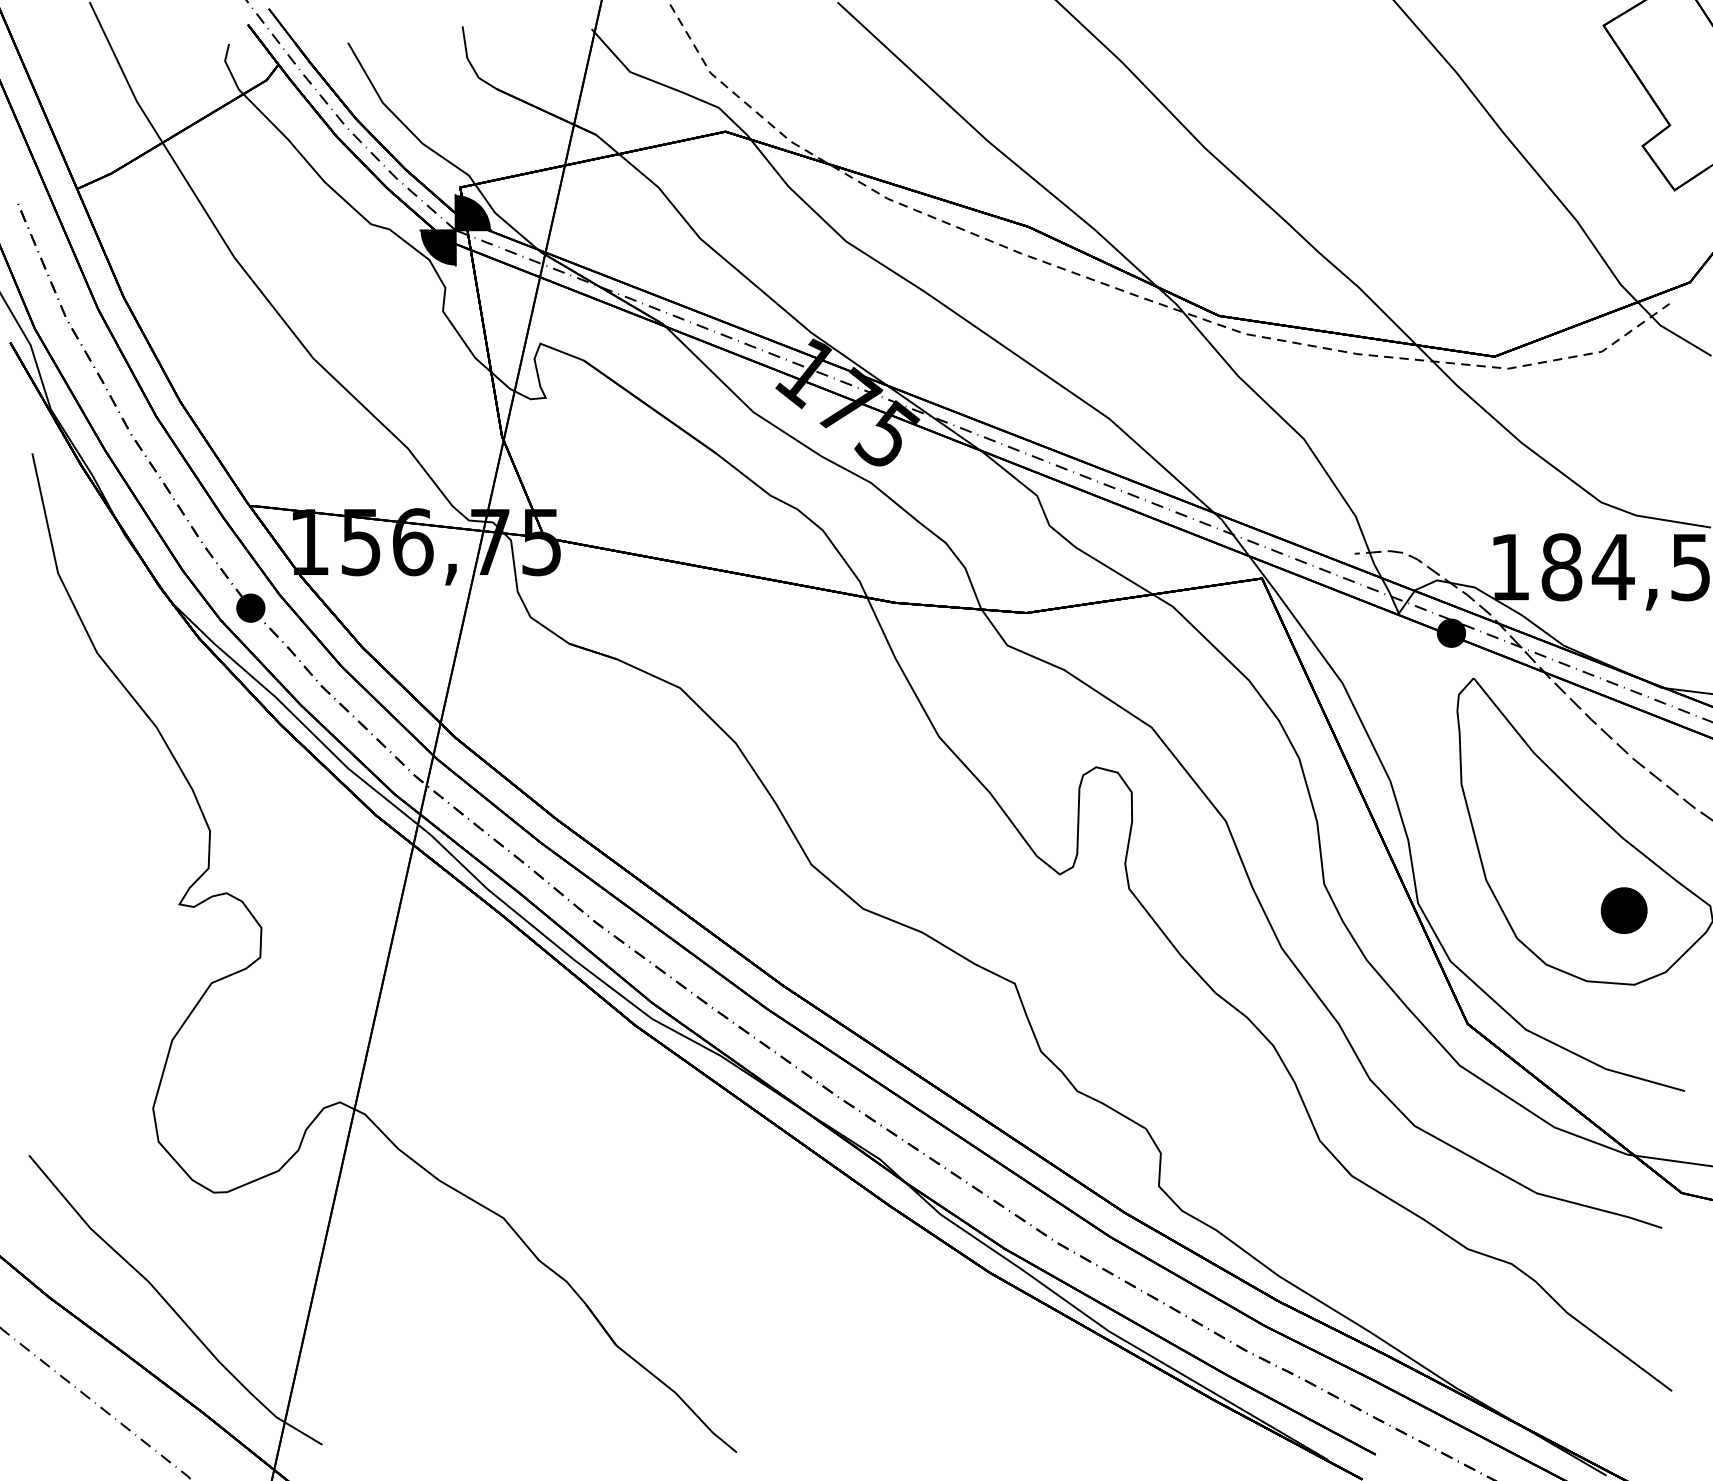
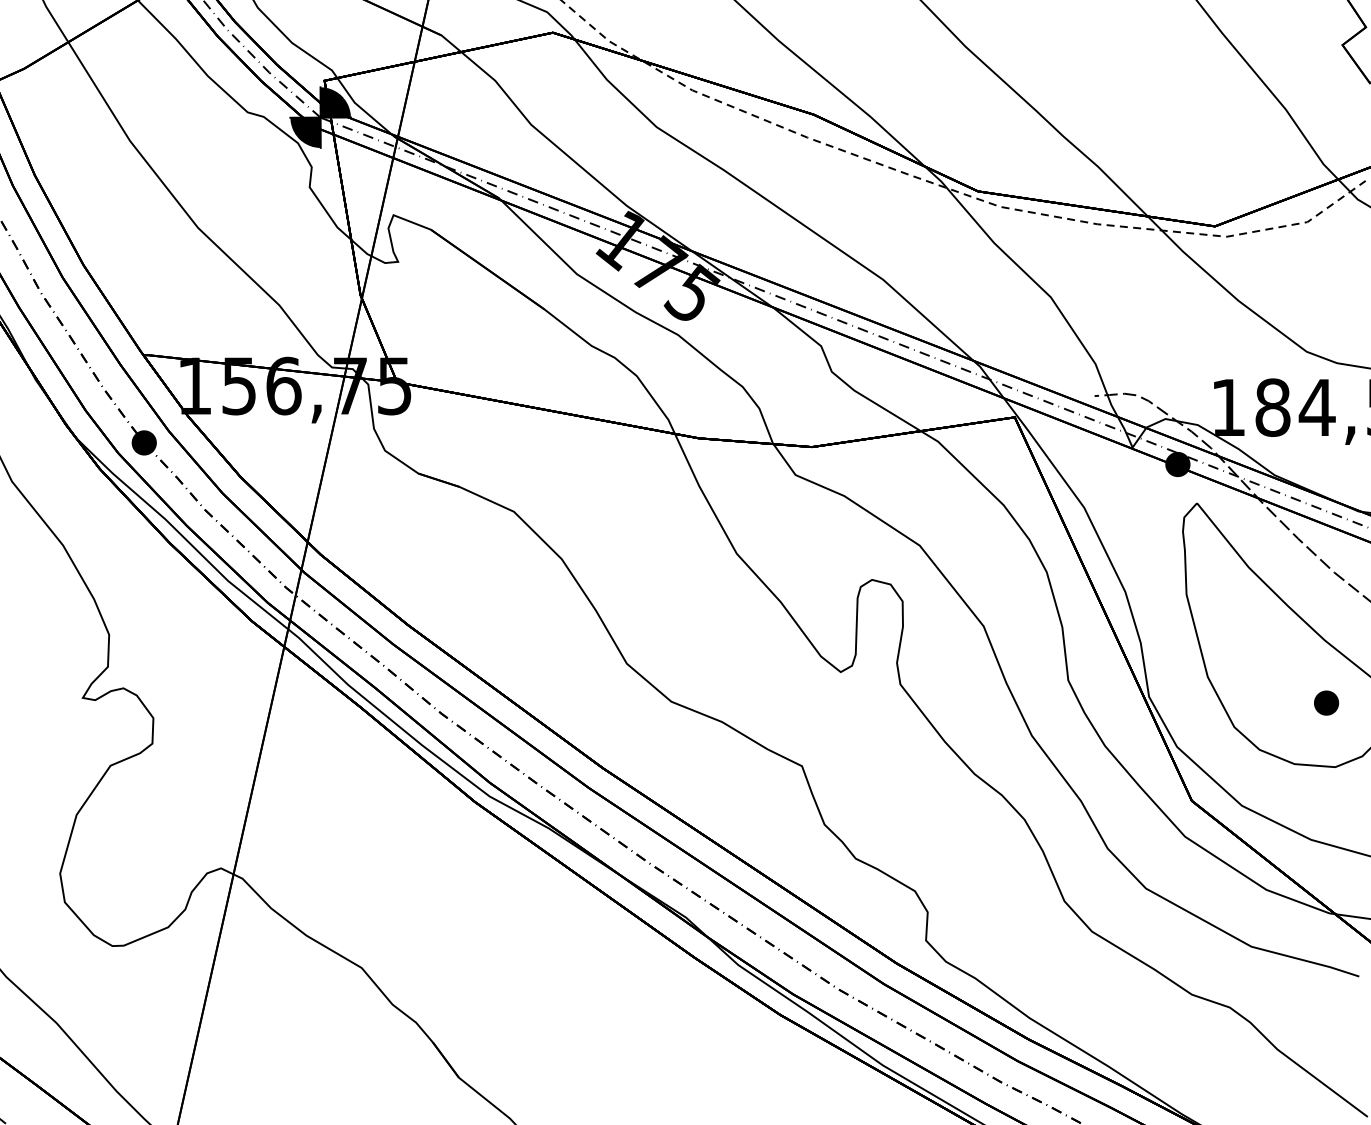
part: (1623, 909) -> (1326, 702), size x0.62

